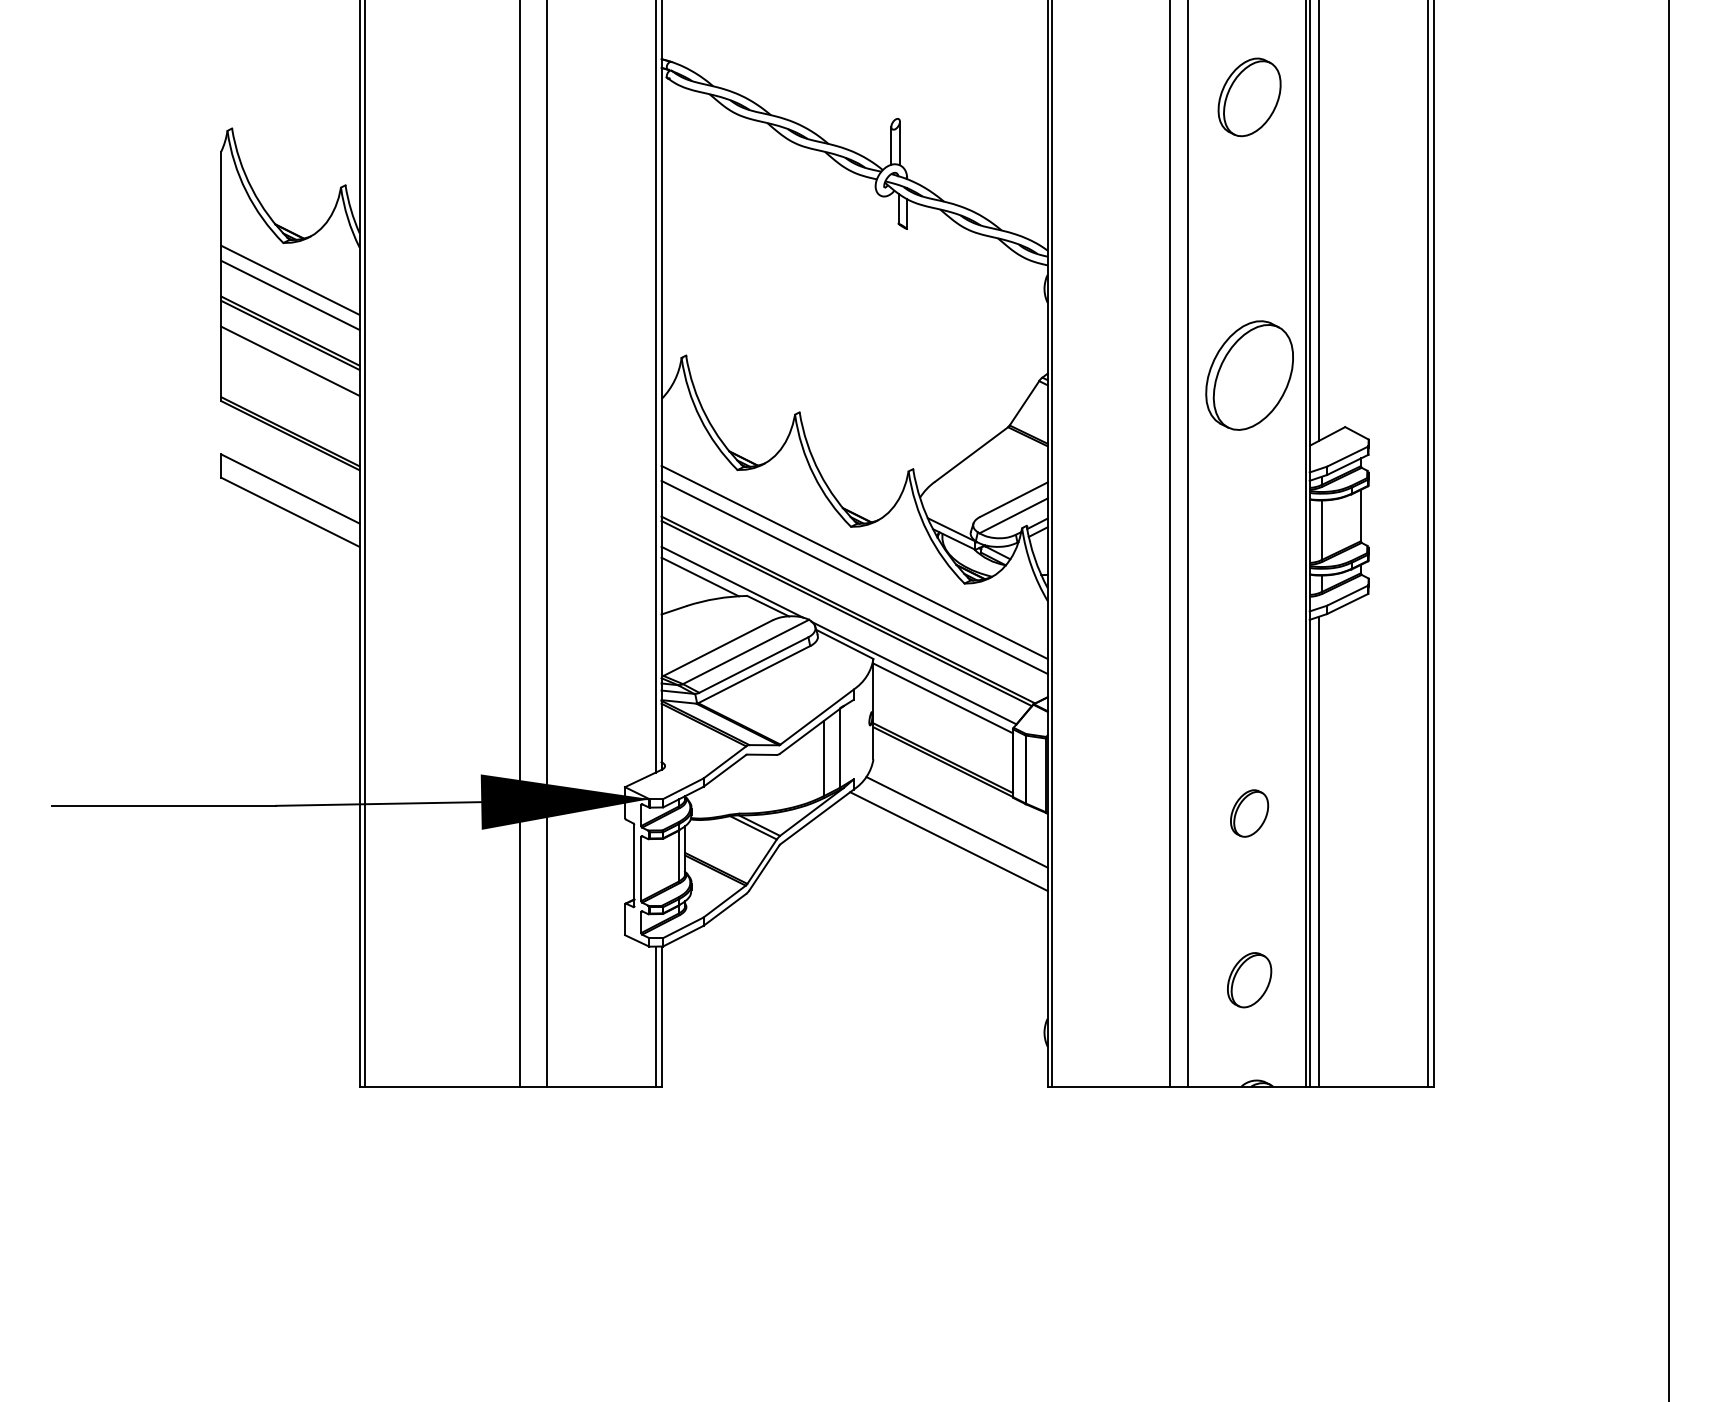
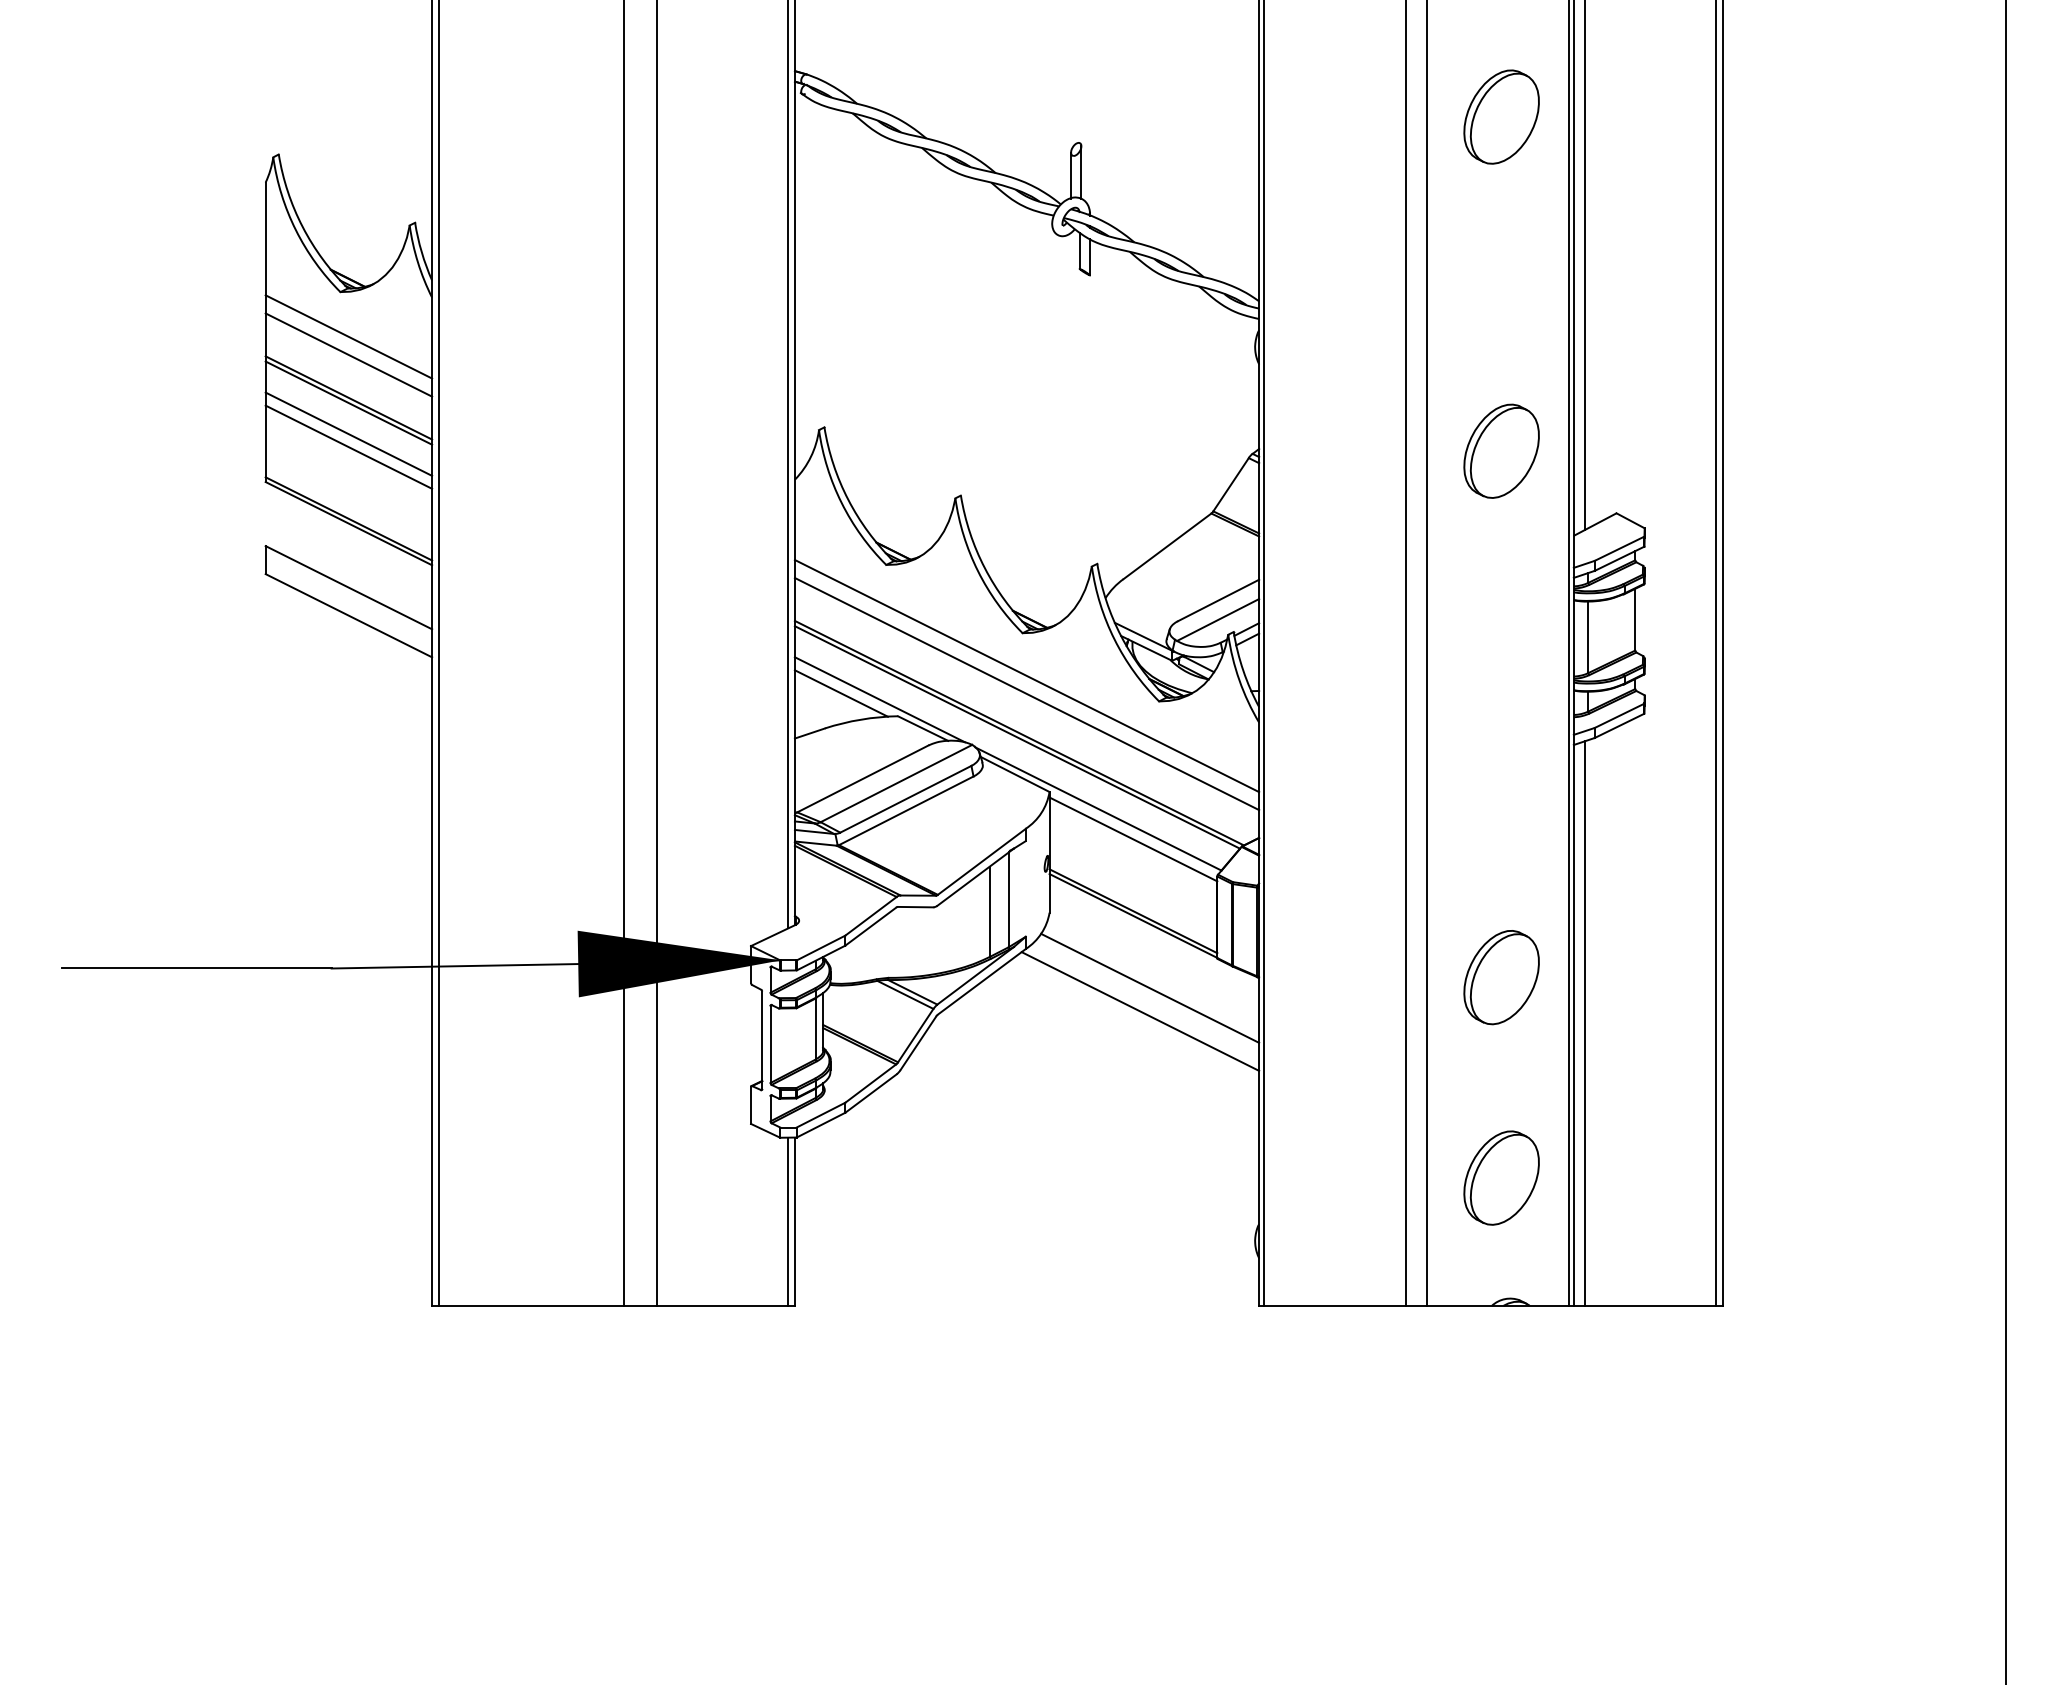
line: (290, 371) -> (348, 446), added
part: (1249, 374) -> (1501, 450), size x0.71
part: (1249, 813) -> (1501, 977), size x1.67
part: (1249, 979) -> (1501, 1177), size x1.43

